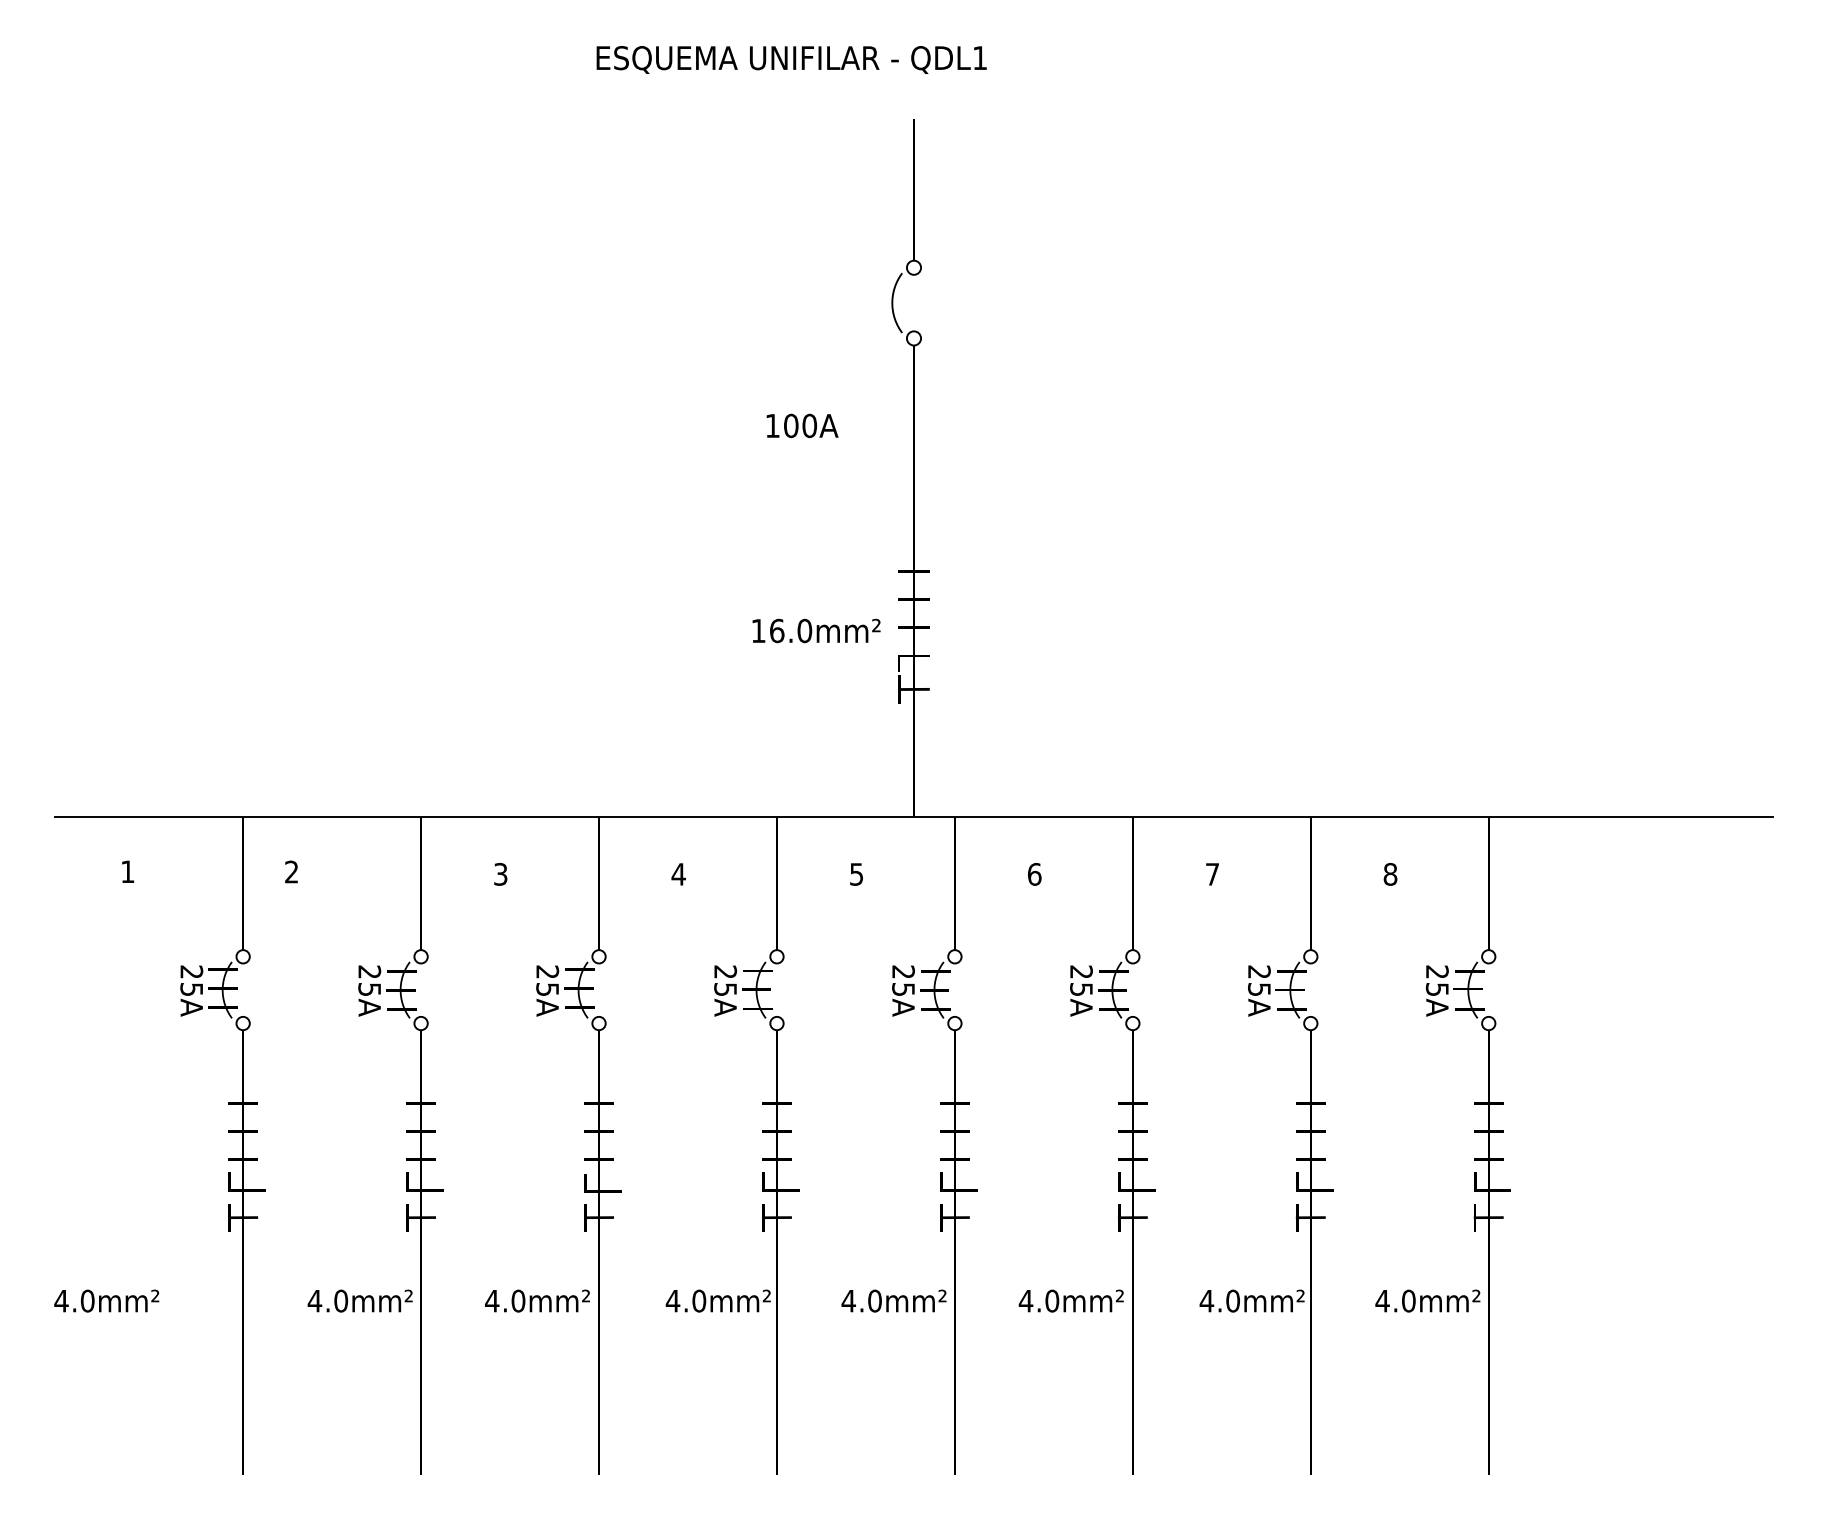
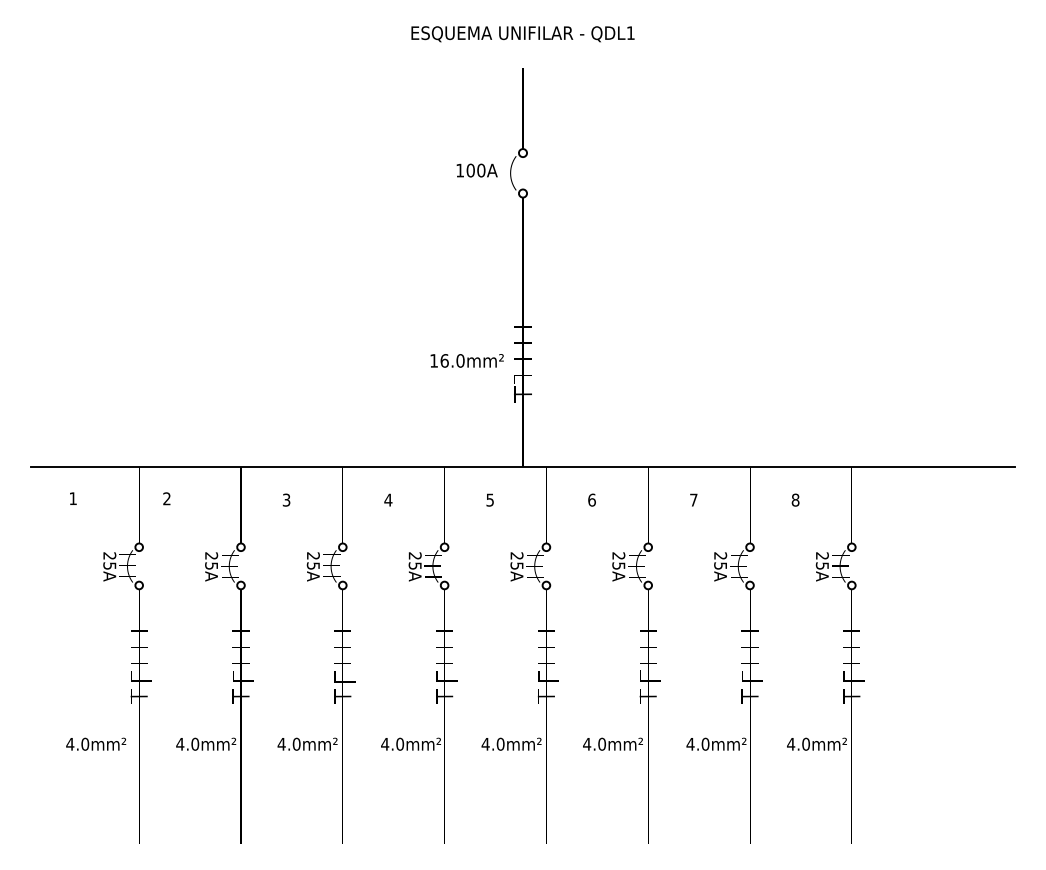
text: (790, 60) -> (522, 34), moved
text: (801, 425) -> (476, 170), moved
text: (107, 1299) -> (96, 743), moved

